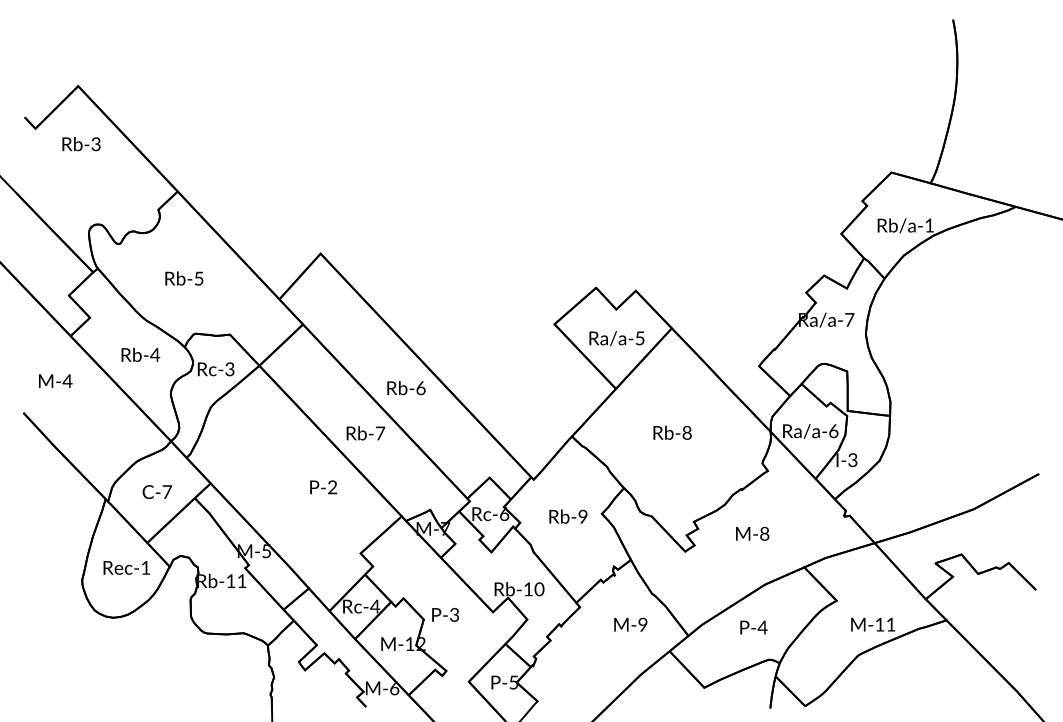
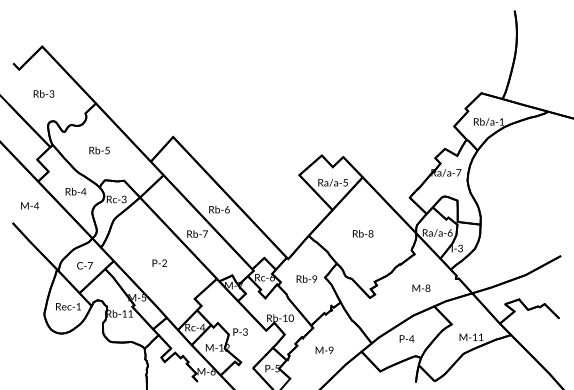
text: (80, 143) -> (43, 93), moved
text: (323, 486) -> (159, 262), moved
text: (752, 532) -> (421, 287), moved
text: (630, 623) -> (324, 349), moved

